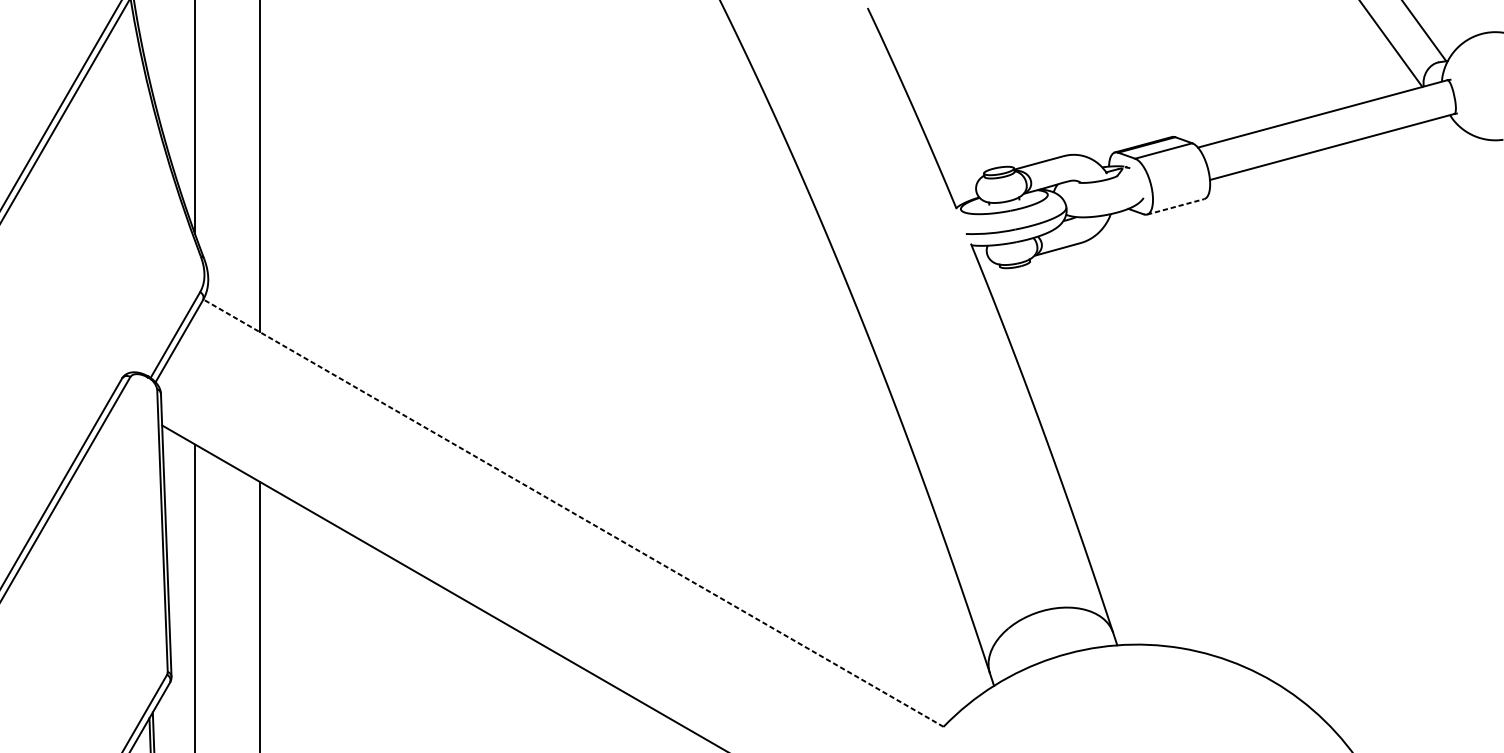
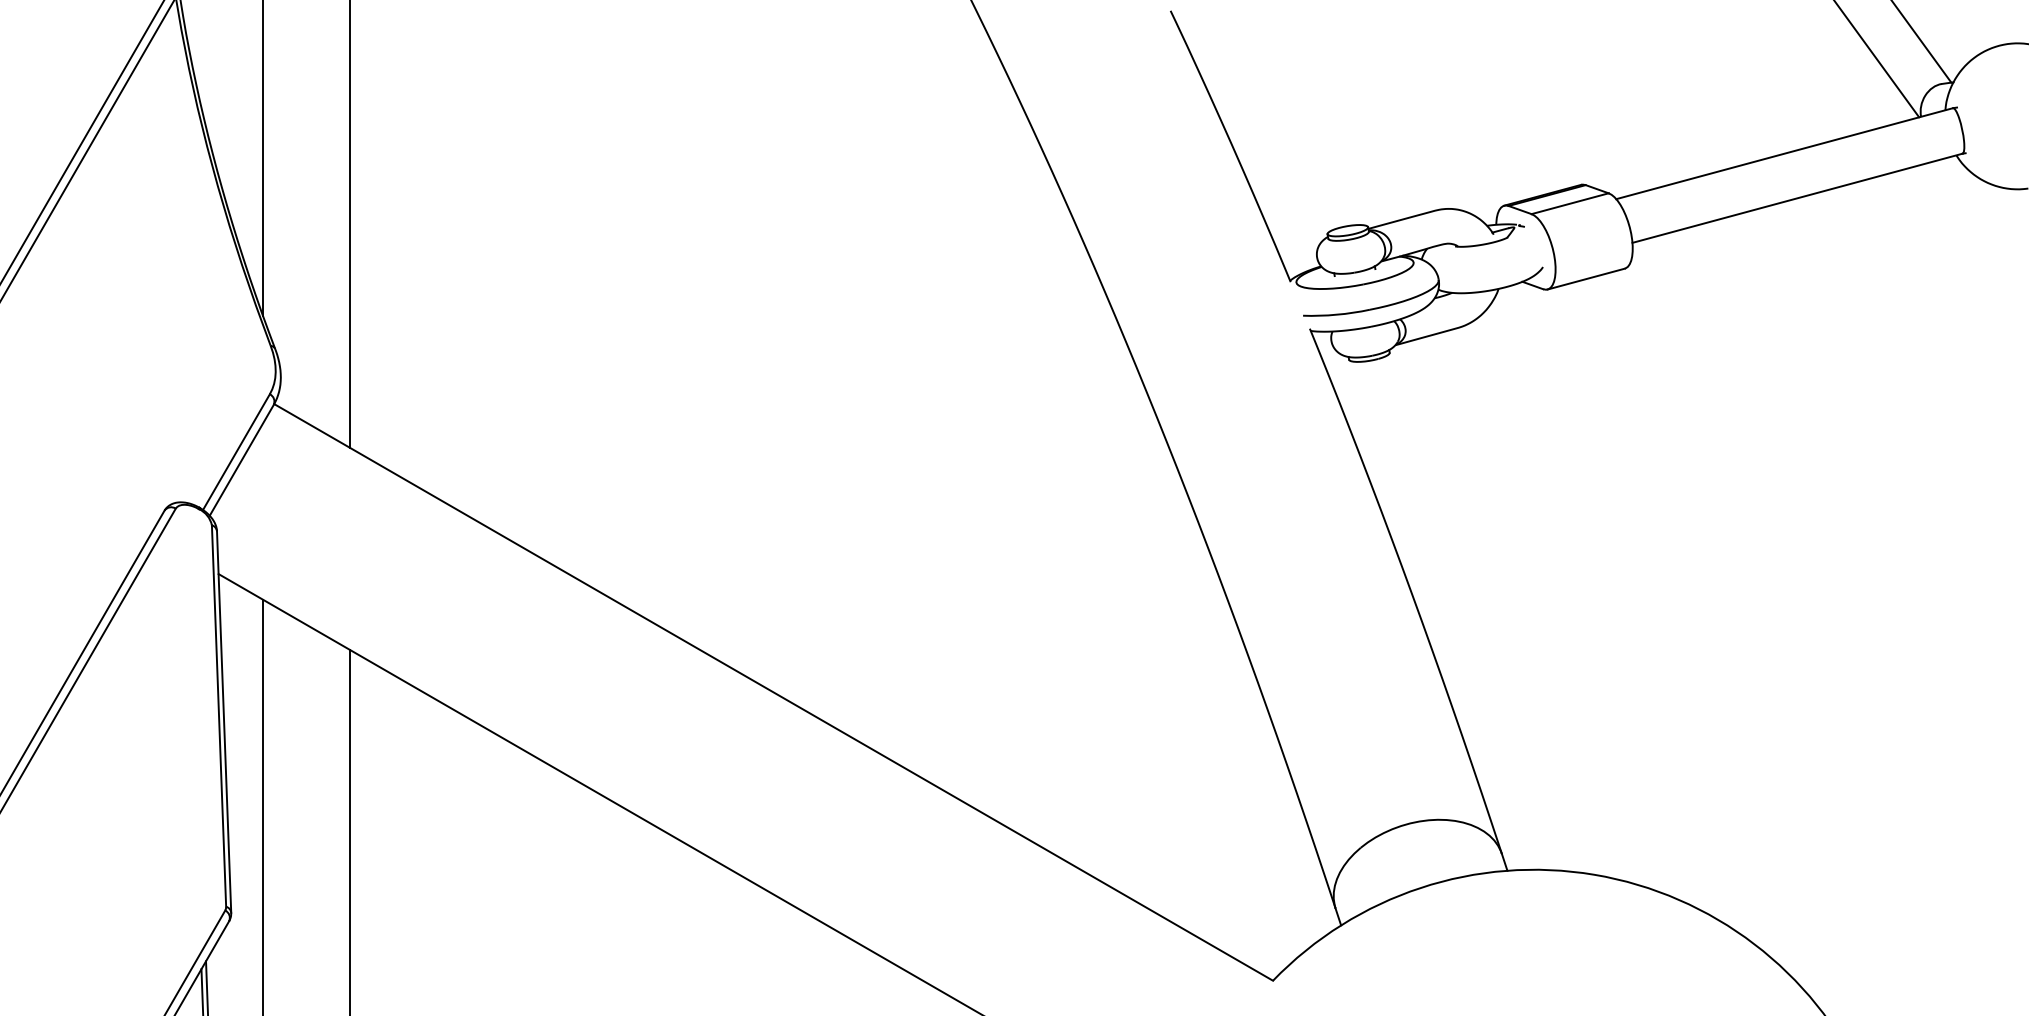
line: (1175, 207) -> (1586, 279), dashed -> solid
line: (573, 513) -> (773, 692), dashed -> solid

